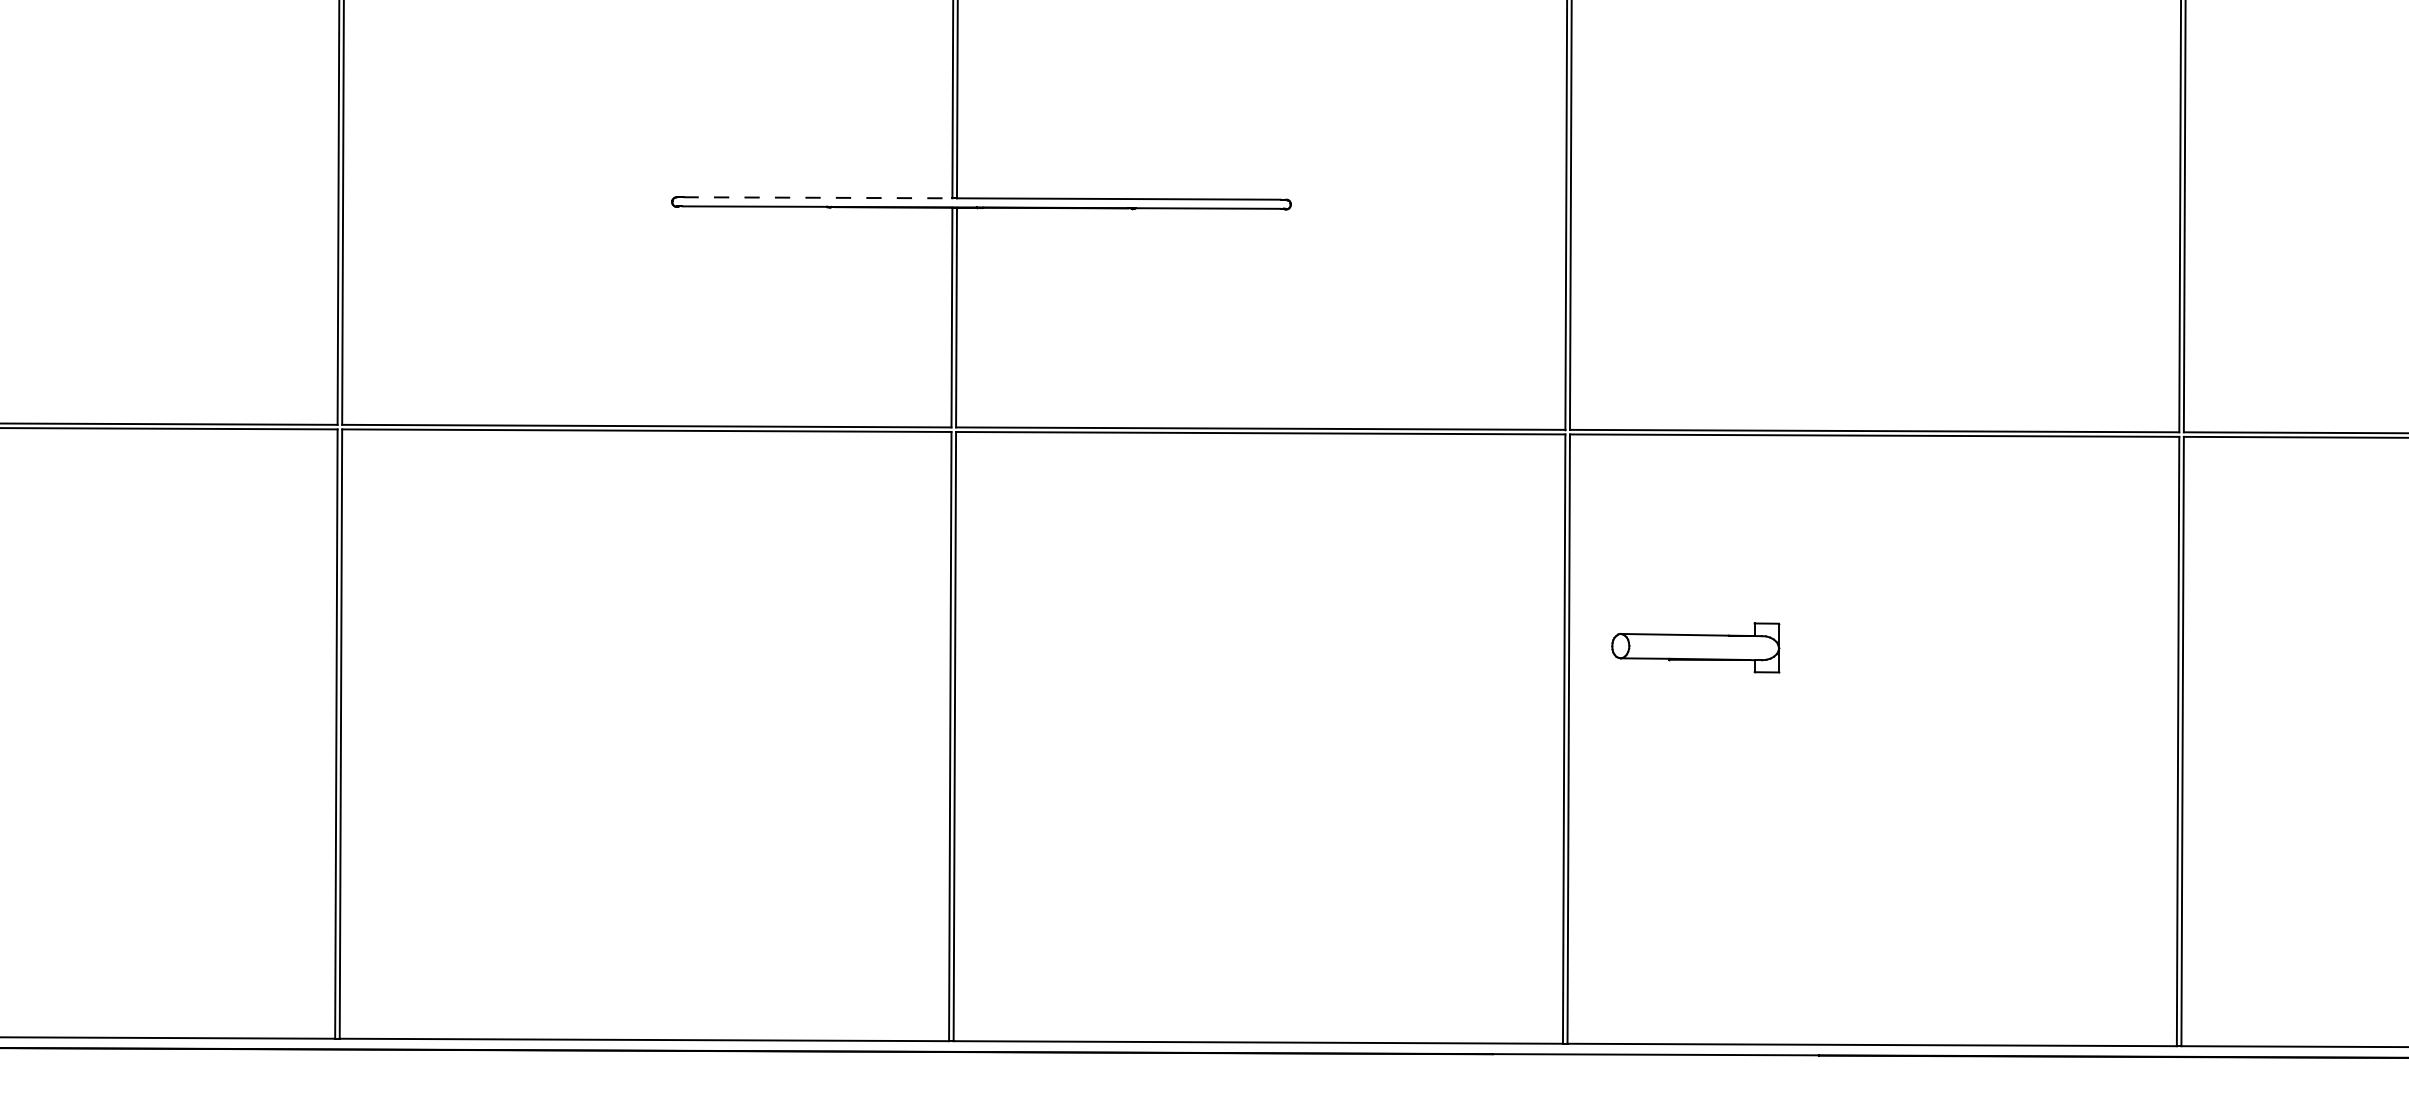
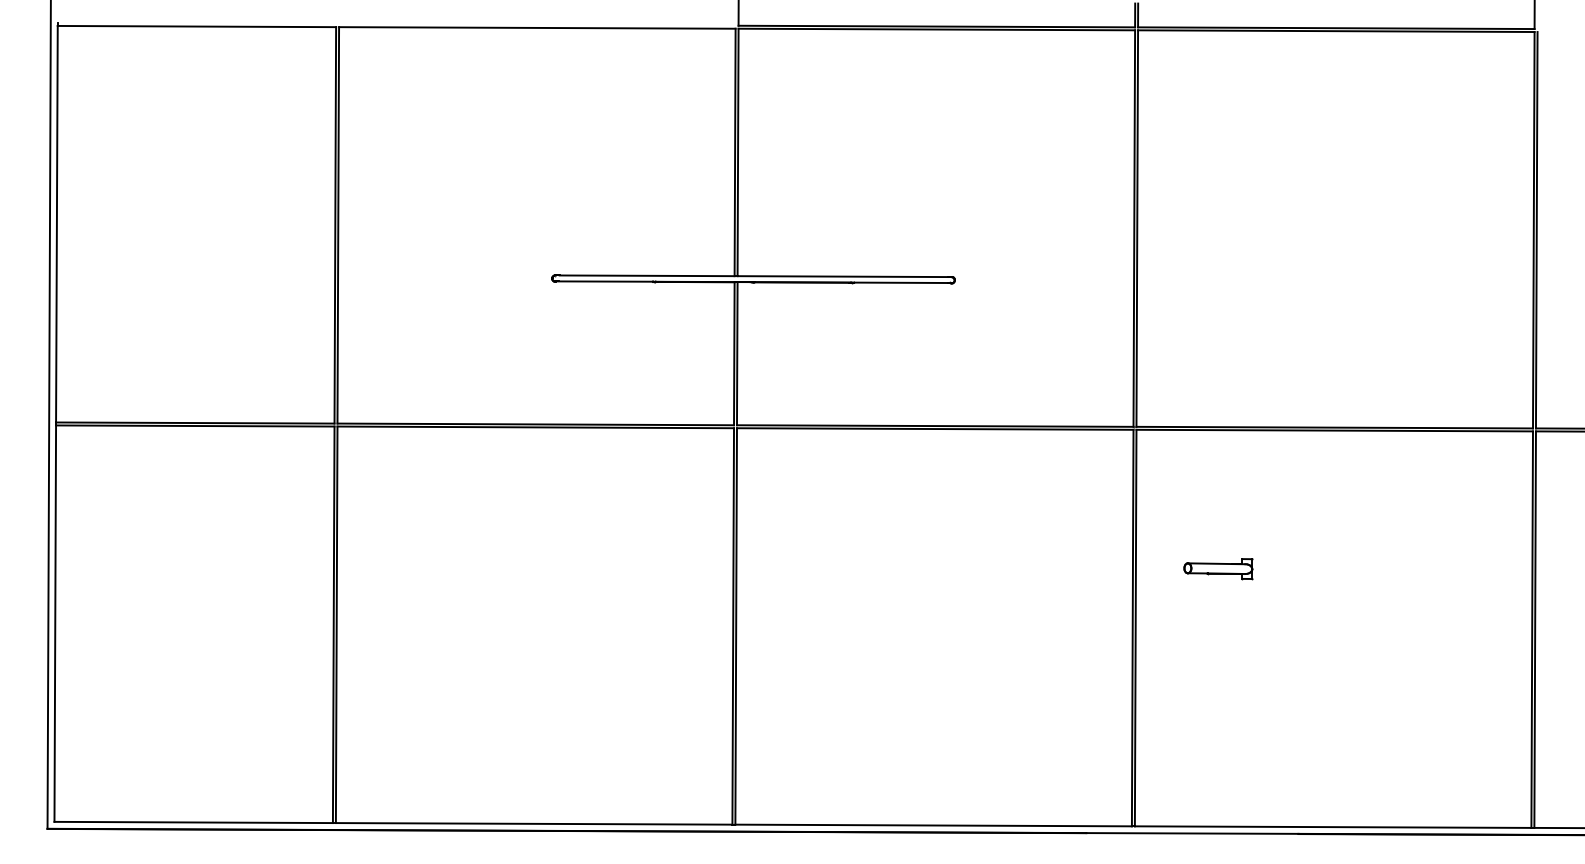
line: (818, 197) -> (647, 275), dashed -> solid
part: (1696, 649) -> (1218, 569), size x0.62

